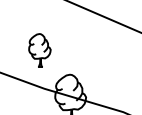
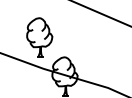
part: (39, 50) -> (39, 37), size x1.43

